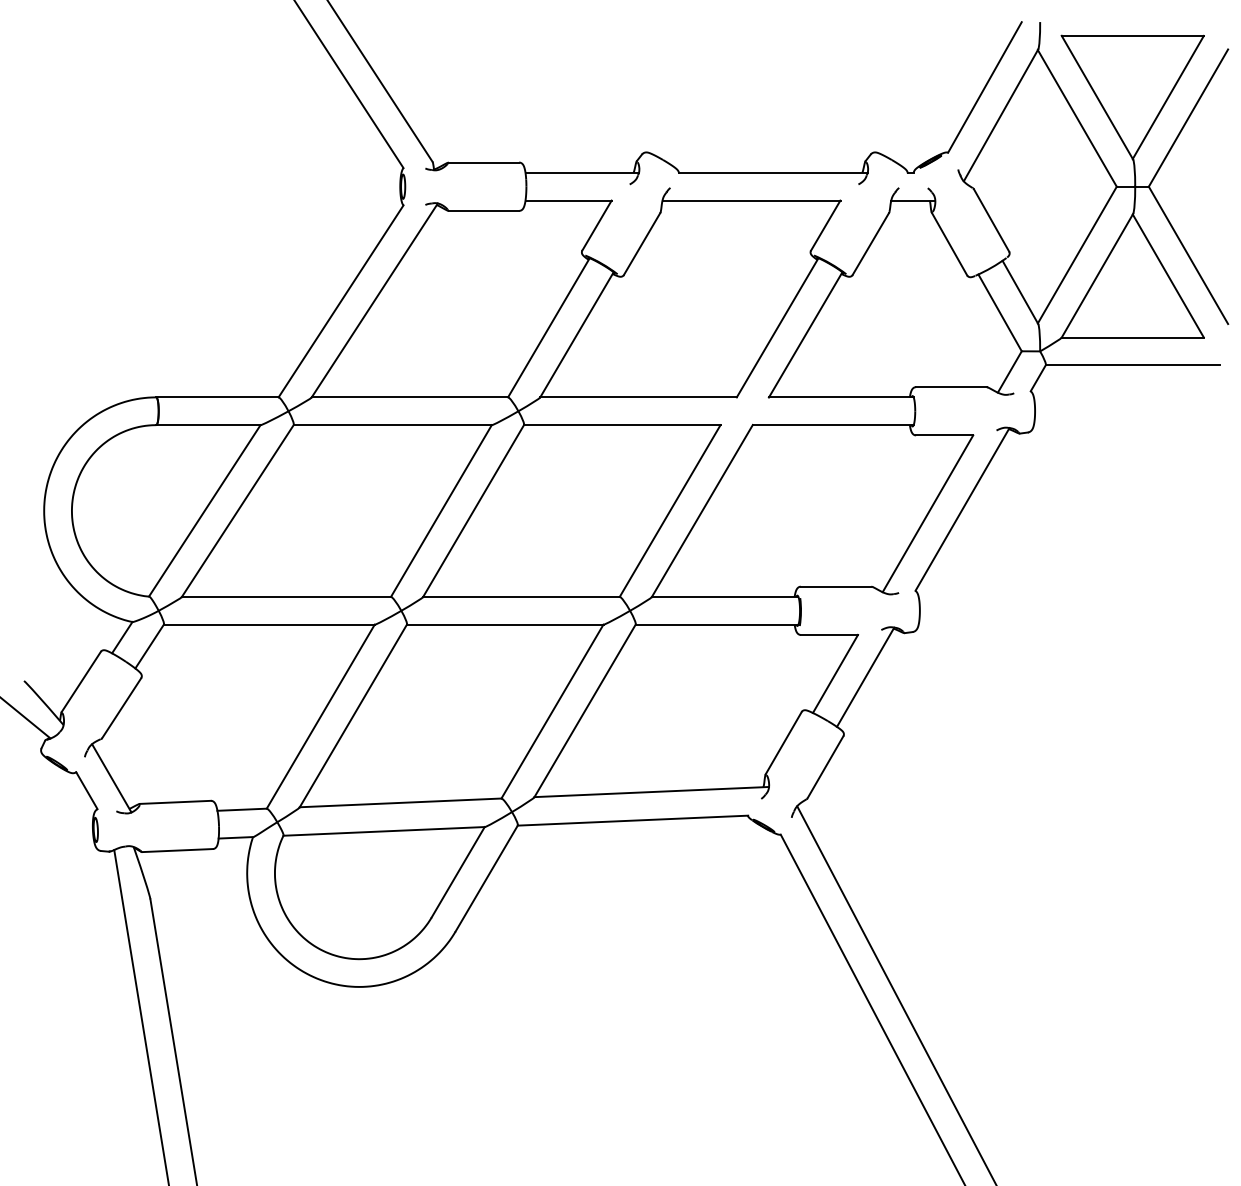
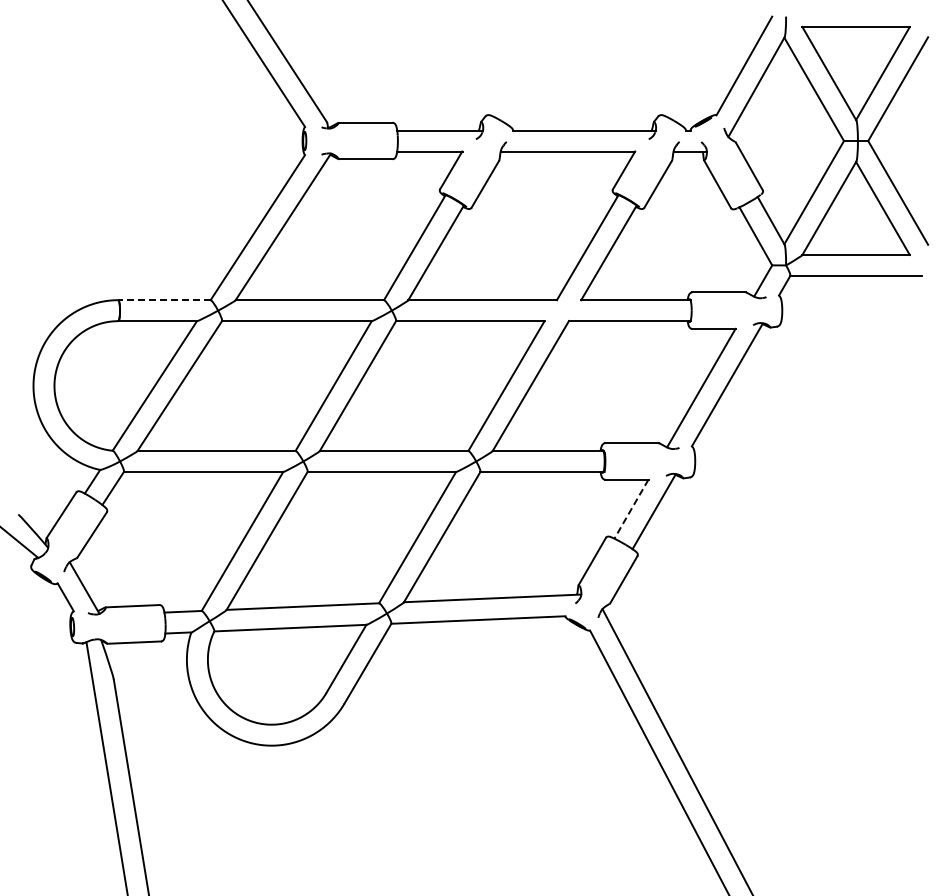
line: (217, 397) -> (164, 300), solid -> dashed
line: (835, 674) -> (631, 509), solid -> dashed

